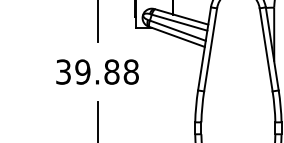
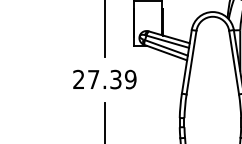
text: (97, 71) -> (104, 79), 39.88 -> 27.39

